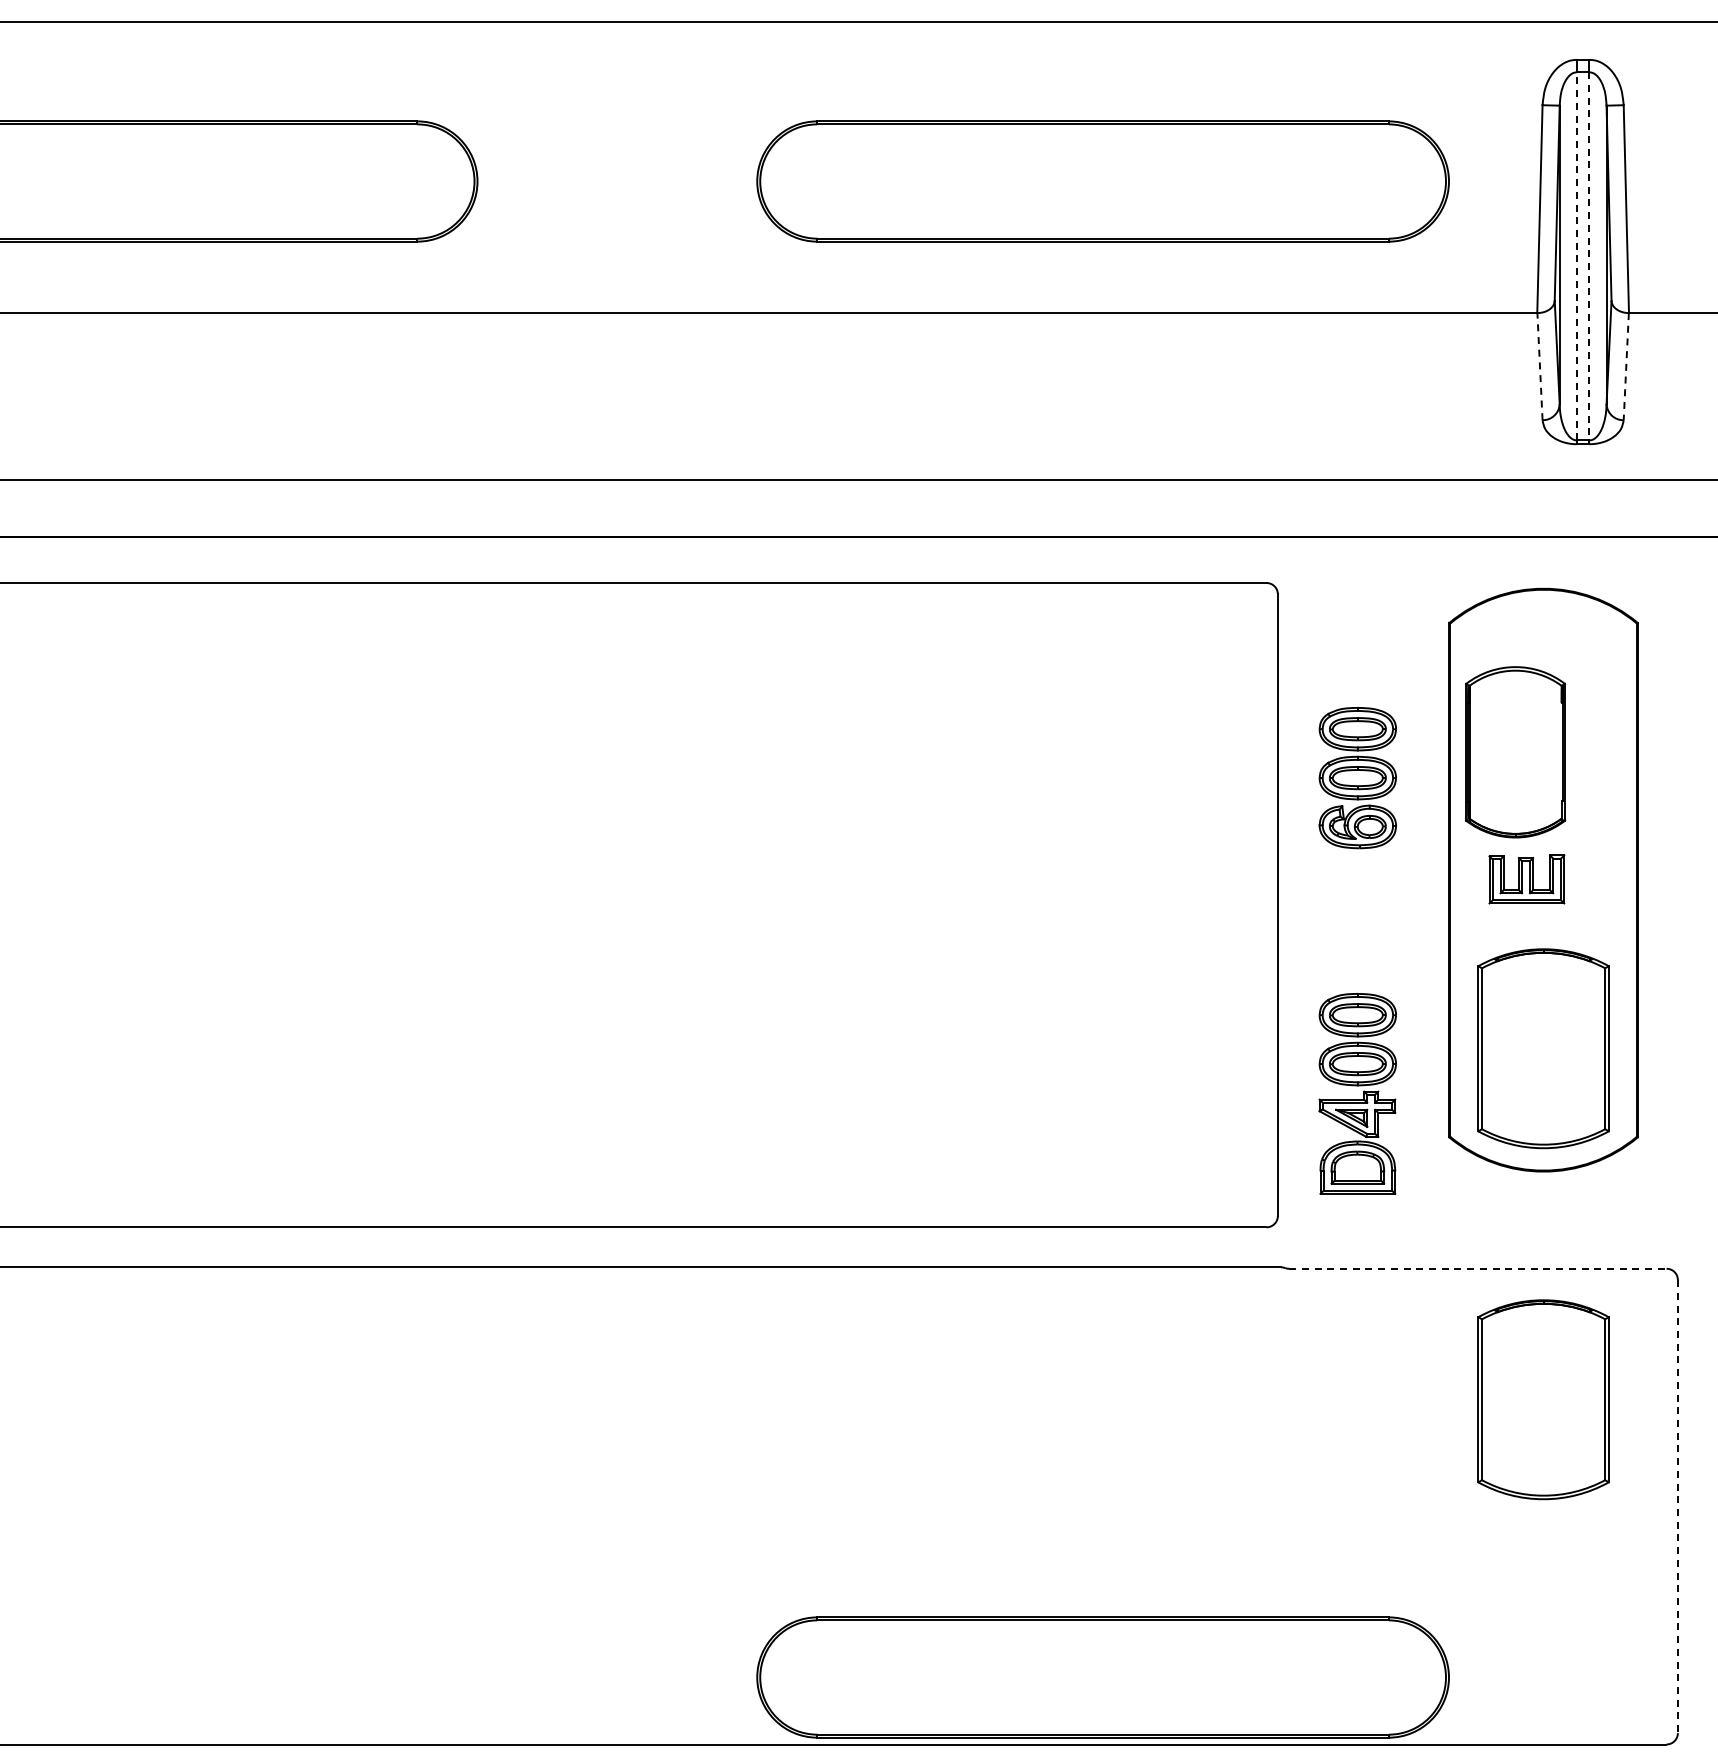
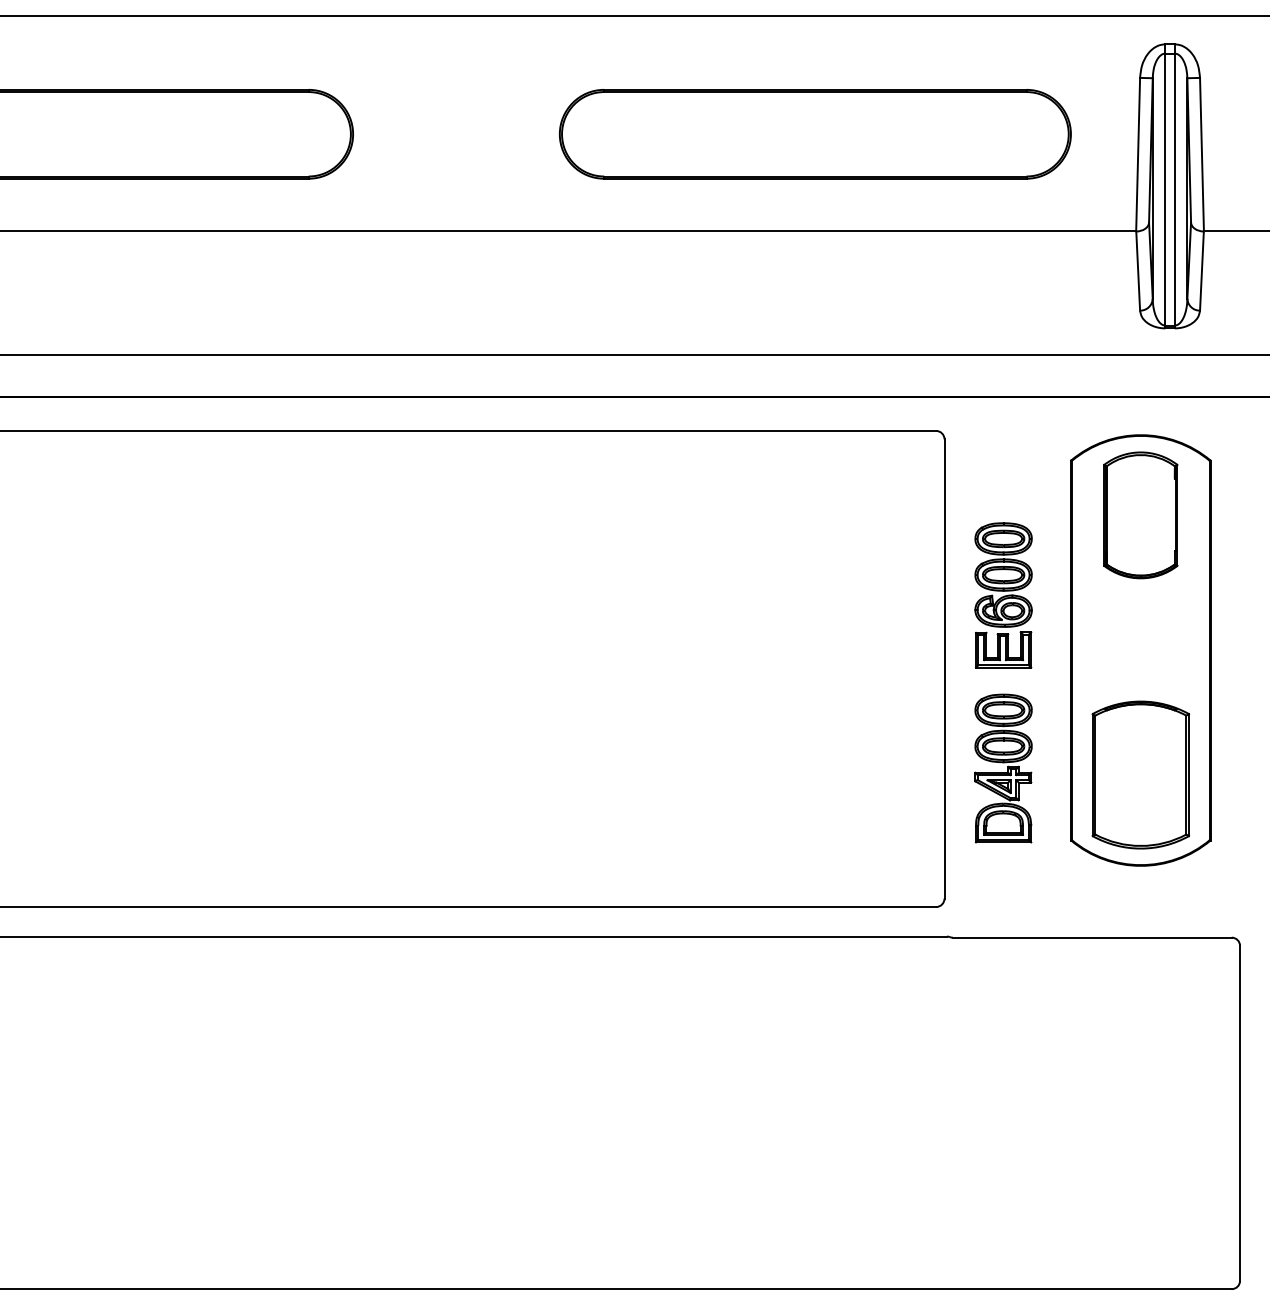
line: (1576, 255) -> (1165, 188), dashed -> solid
line: (1589, 256) -> (1174, 189), dashed -> solid
line: (1539, 366) -> (1137, 270), dashed -> solid
line: (1626, 366) -> (1202, 270), dashed -> solid
part: (1515, 752) -> (1140, 515), moved
part: (1526, 879) -> (1003, 650), moved
part: (1357, 1093) -> (1003, 768), moved
line: (1477, 1268) -> (1092, 937), dashed -> solid
part: (1543, 1399) -> (1140, 1034), removed
line: (1677, 1506) -> (1239, 1113), dashed -> solid
part: (1102, 1677) -> (814, 1239), removed

